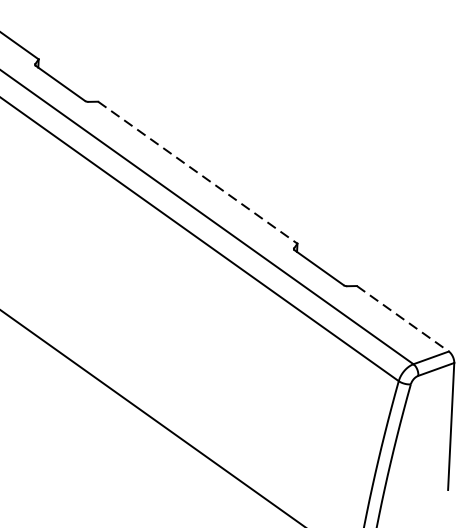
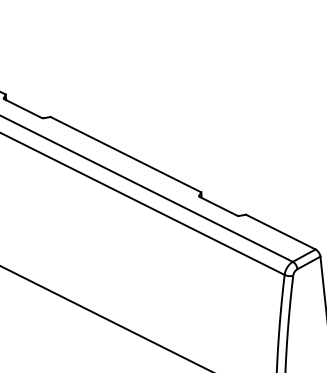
line: (198, 172) -> (126, 154), dashed -> solid
line: (402, 319) -> (280, 232), dashed -> solid

